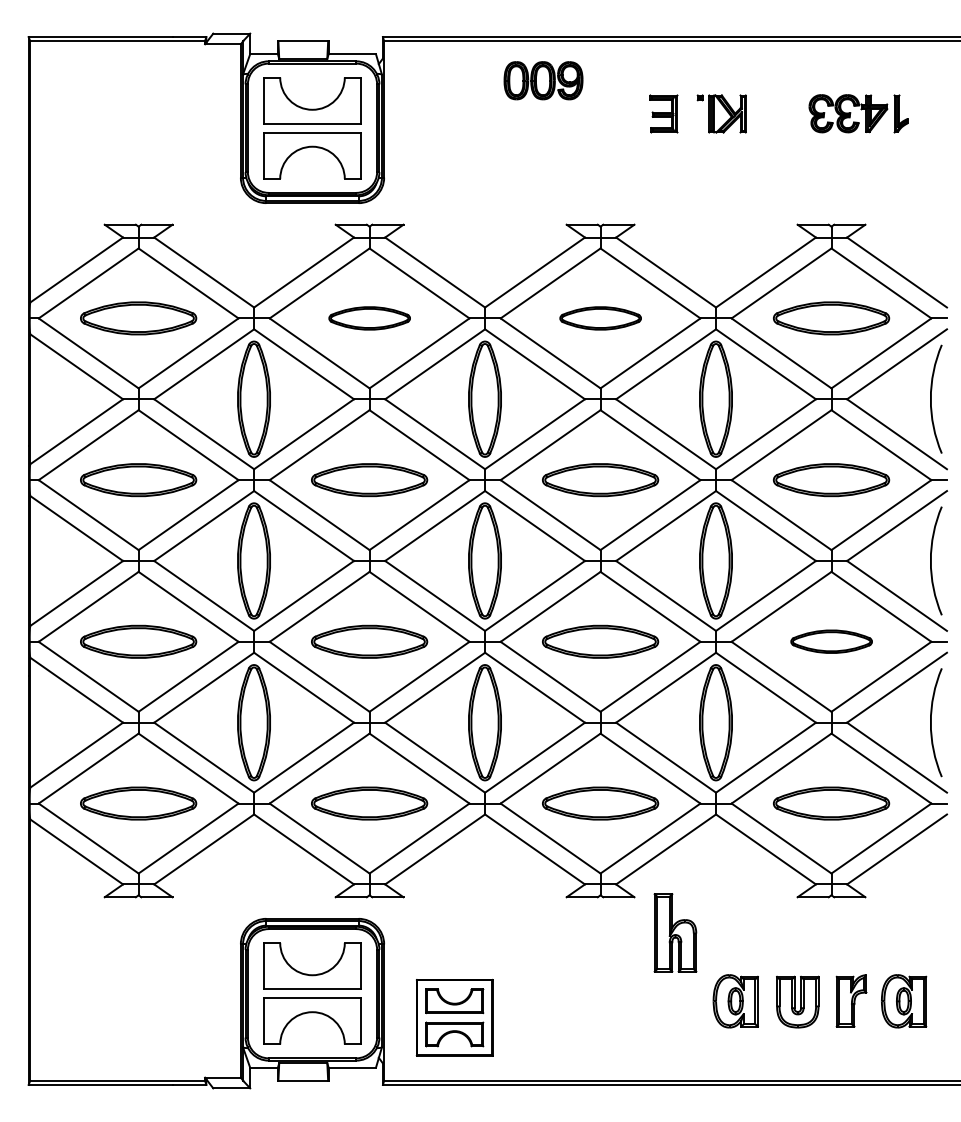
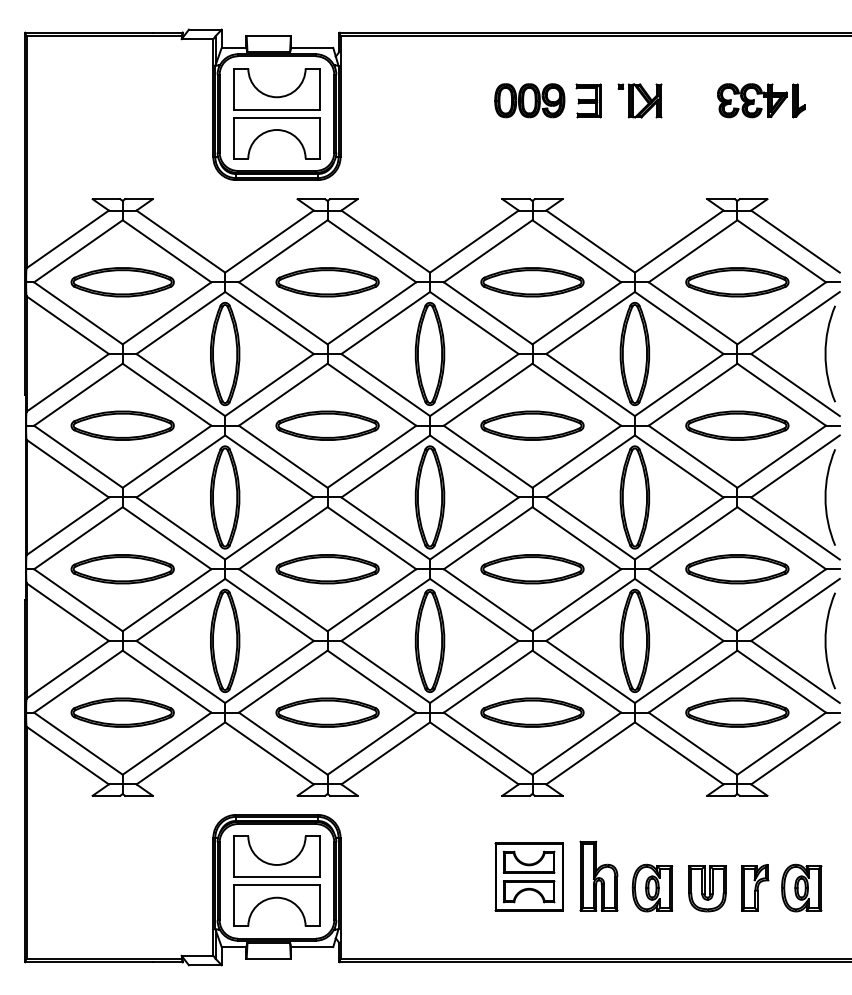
part: (543, 80) -> (529, 100), moved
part: (369, 318) -> (327, 282), size x1.43
part: (600, 318) -> (532, 282), size x1.43
part: (831, 641) -> (737, 568), size x1.43
part: (675, 932) -> (598, 875), moved
part: (454, 1017) -> (528, 876), moved

